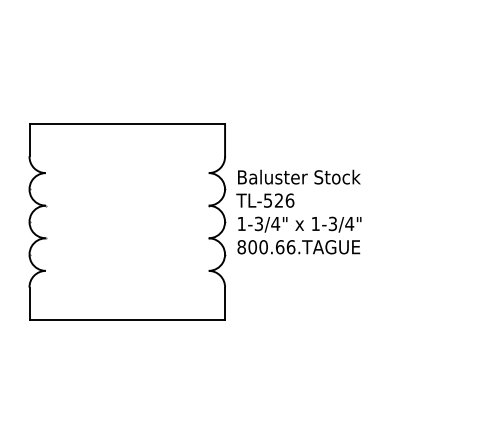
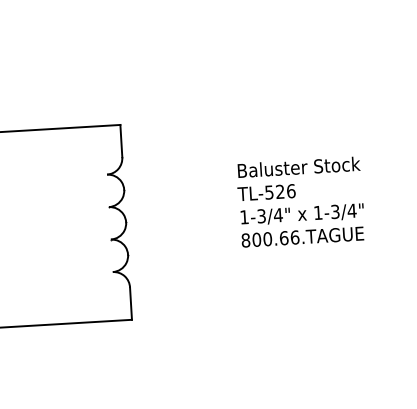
text: (298, 211) -> (300, 201), moved

